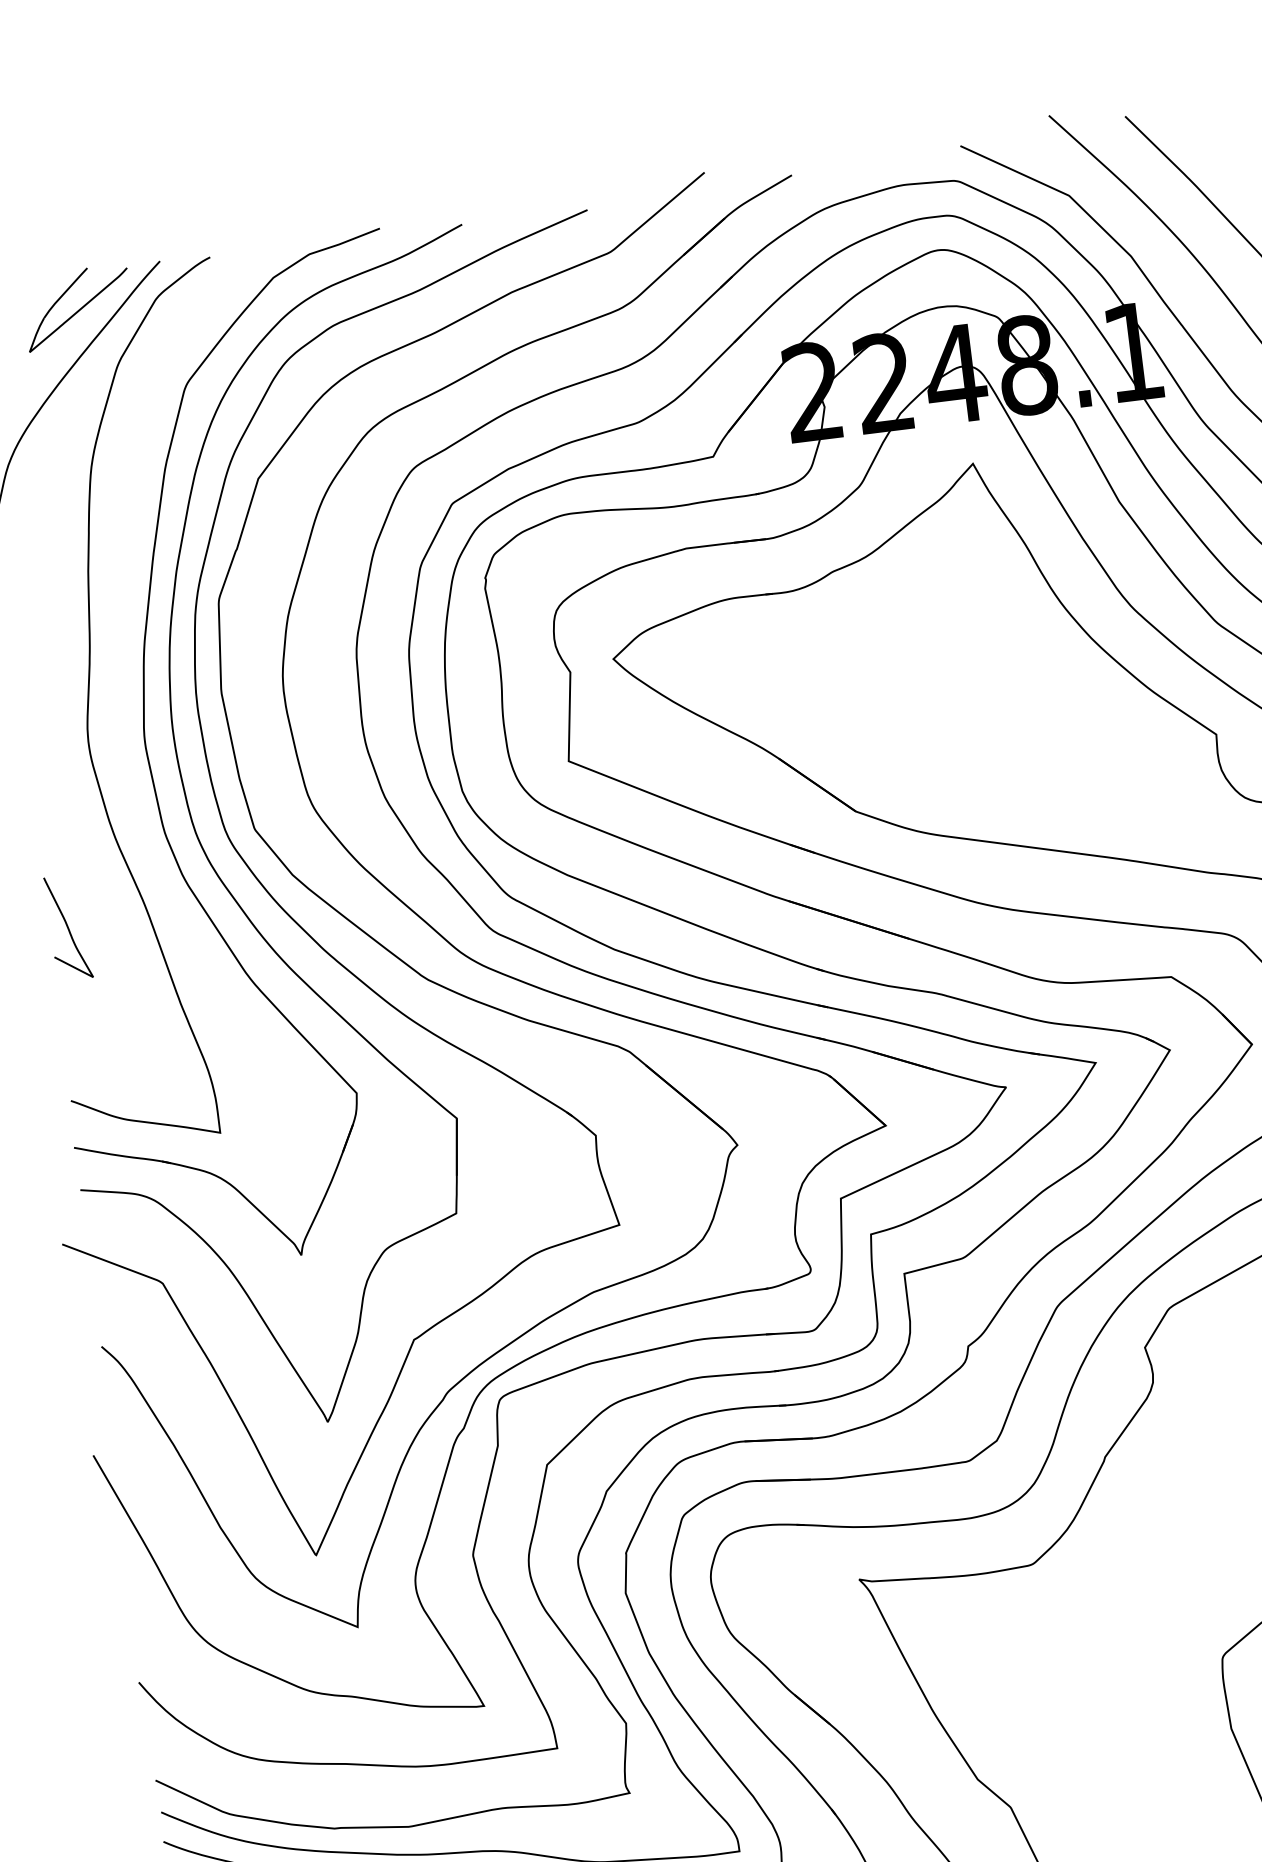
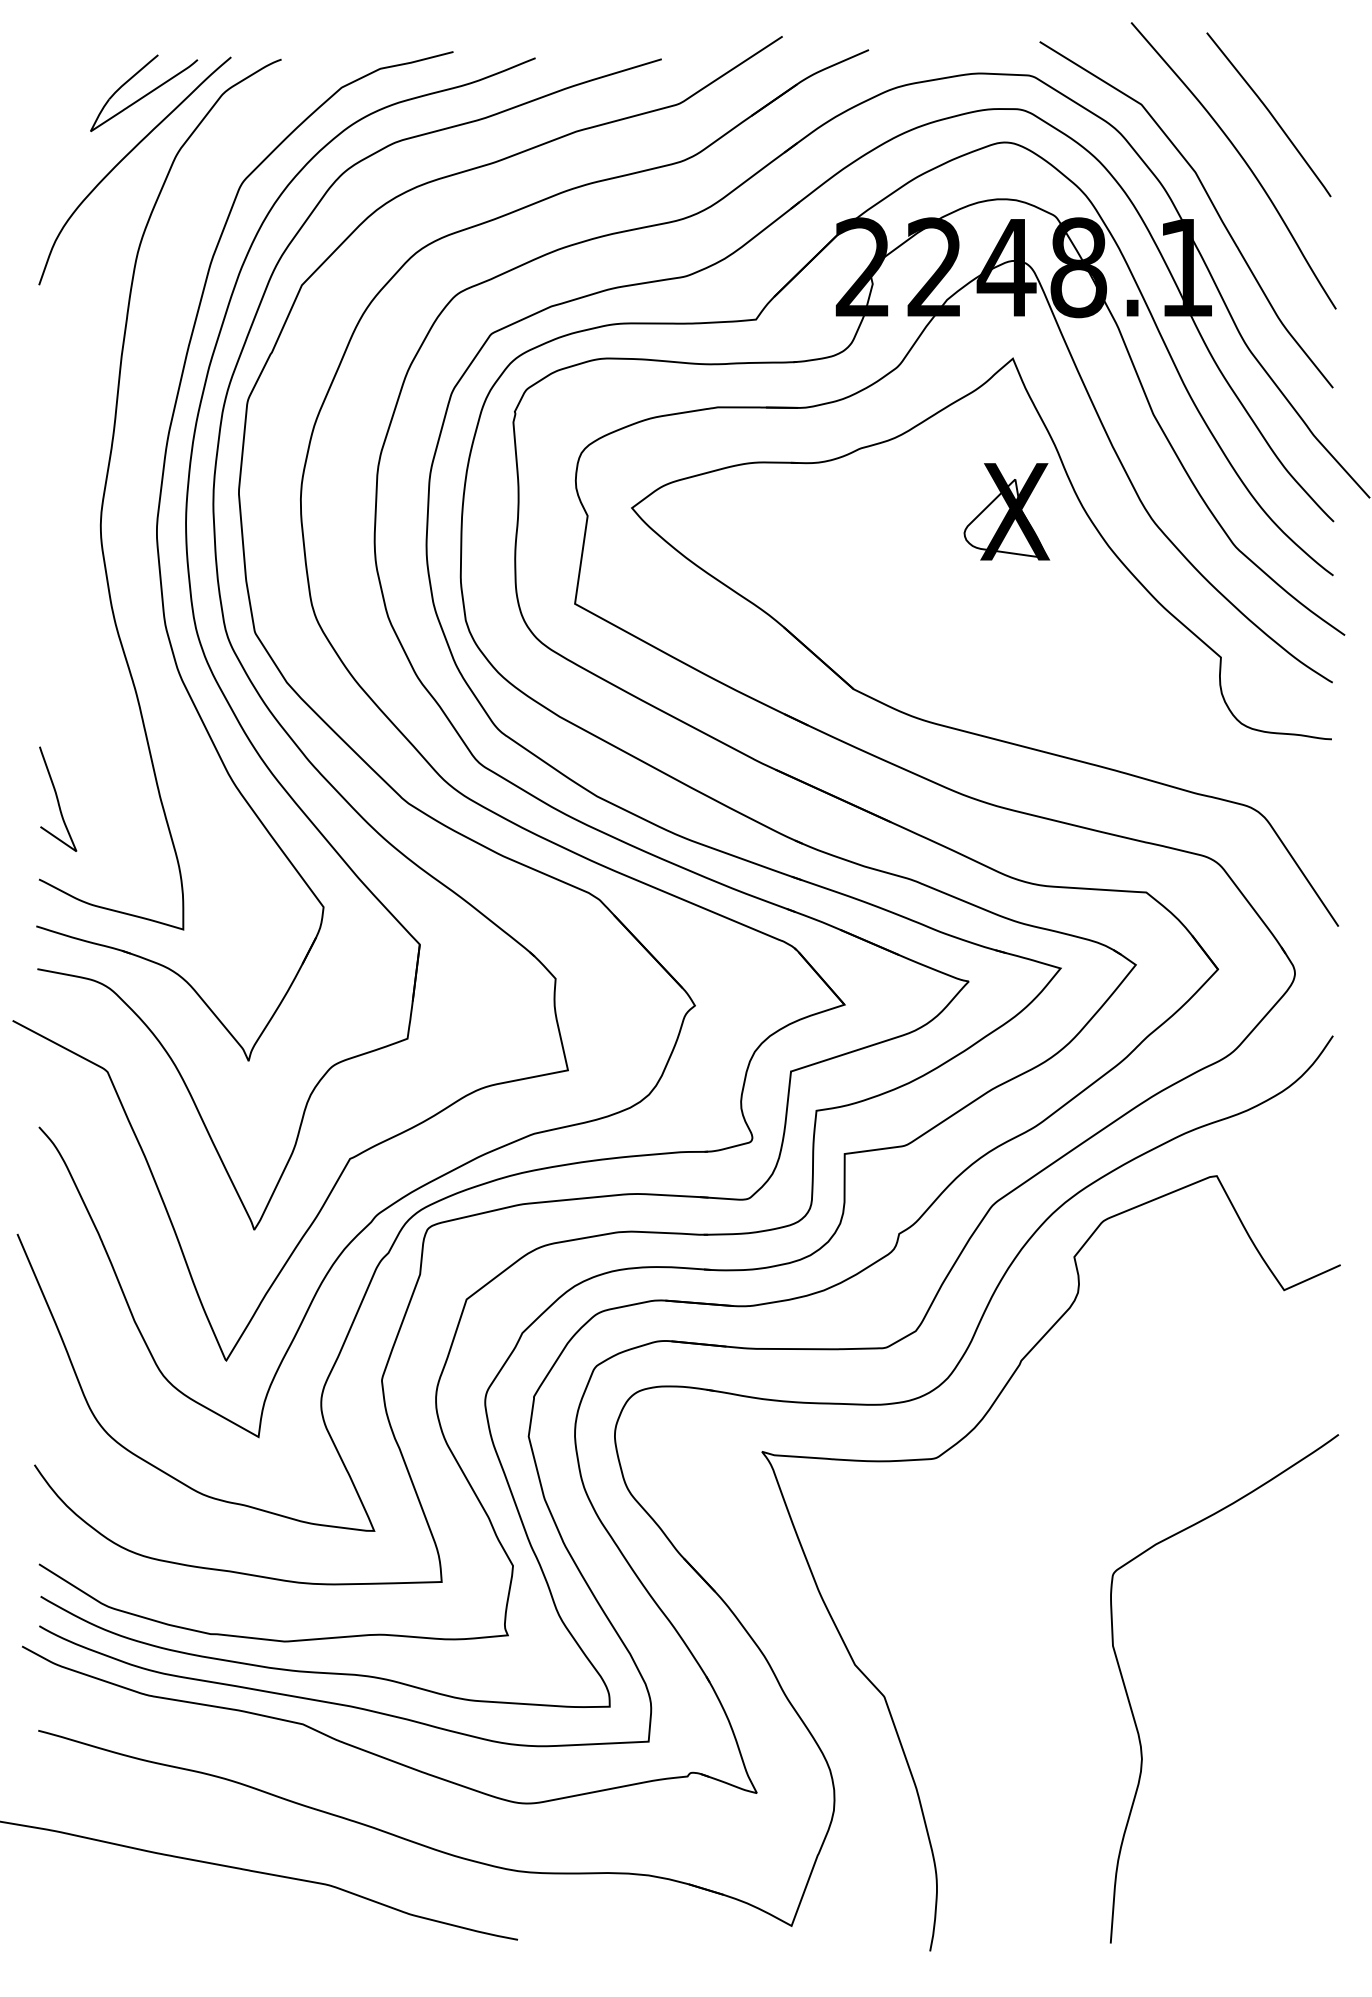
part: (985, 616) -> (1006, 511), added
curve: (68, 926) -> (58, 798), moved

